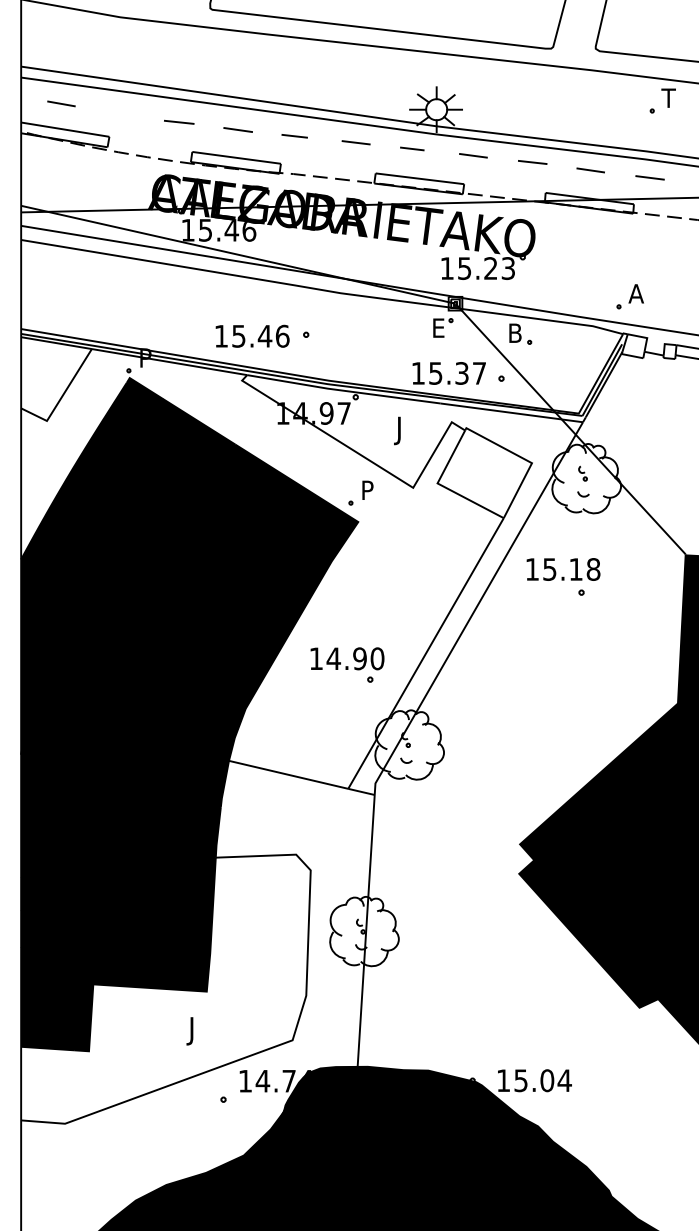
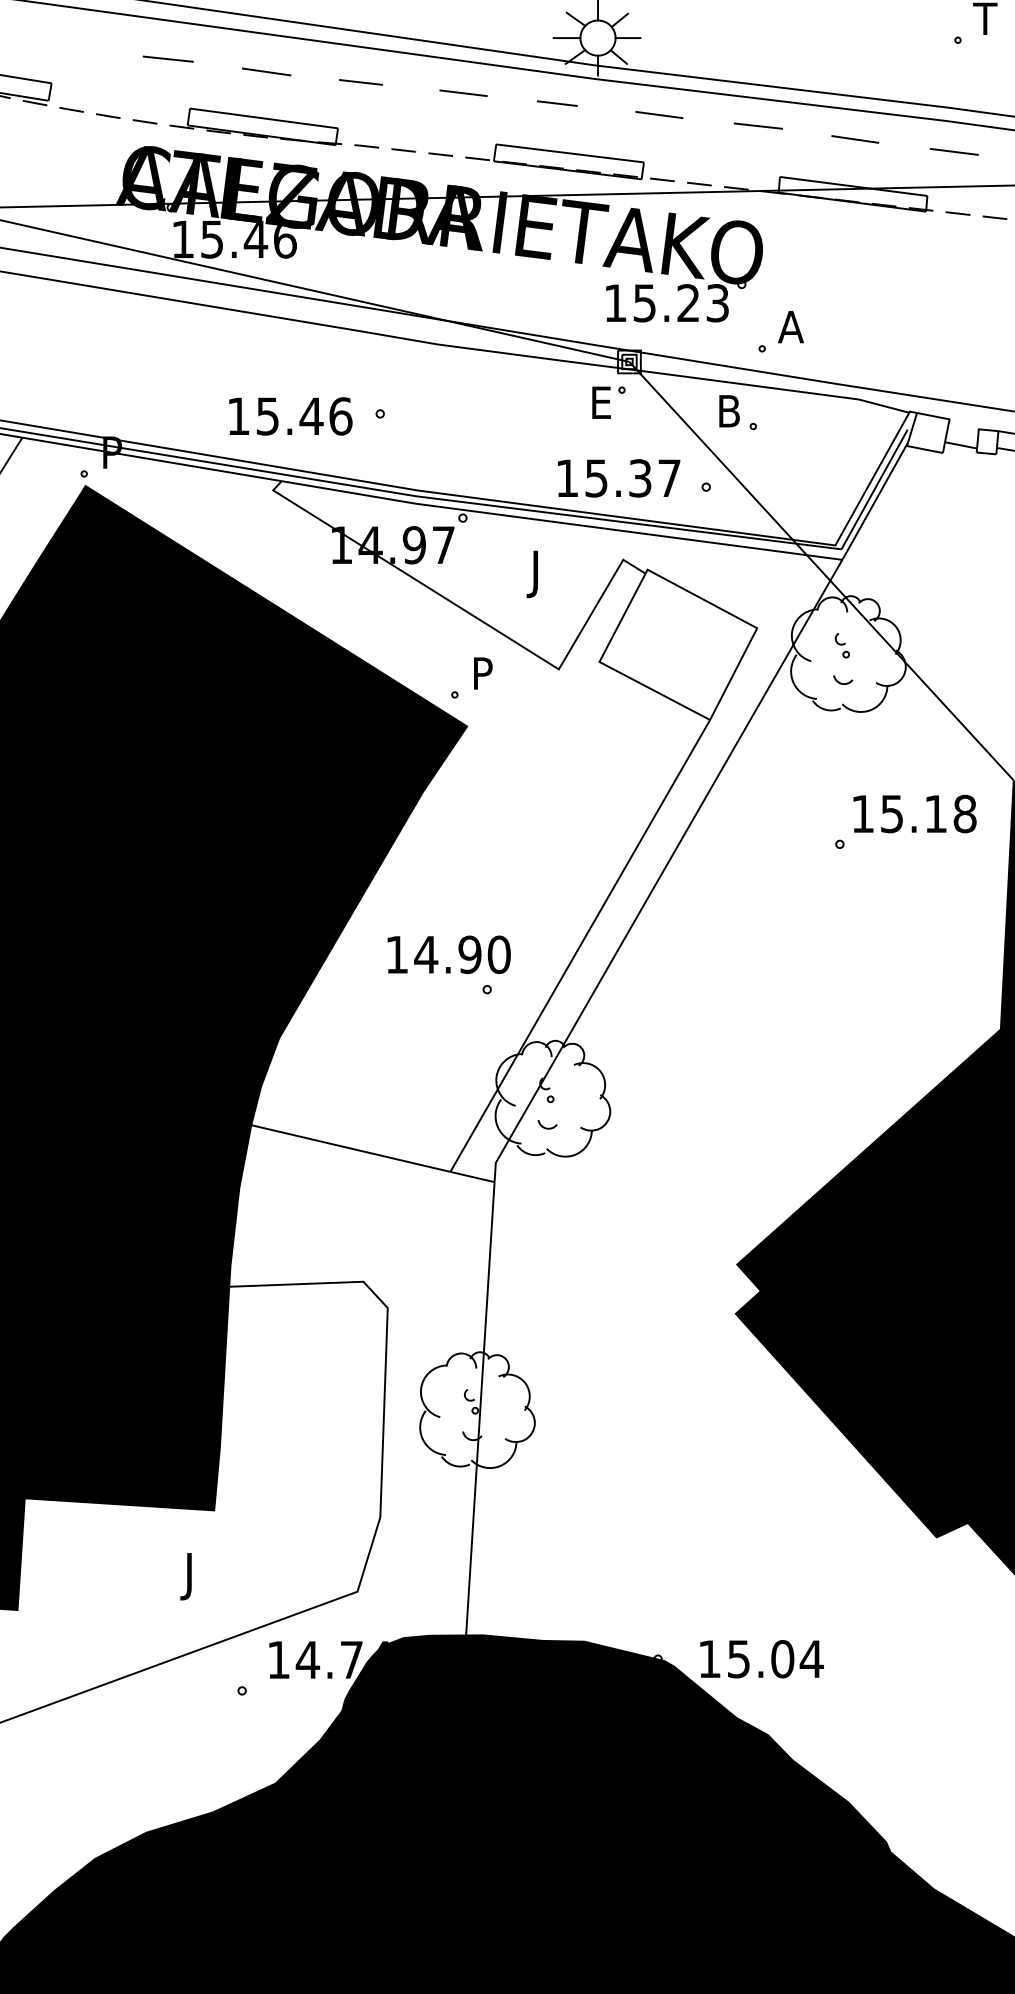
part: (629, 296) -> (779, 331), moved
text: (563, 569) -> (914, 814), moved

